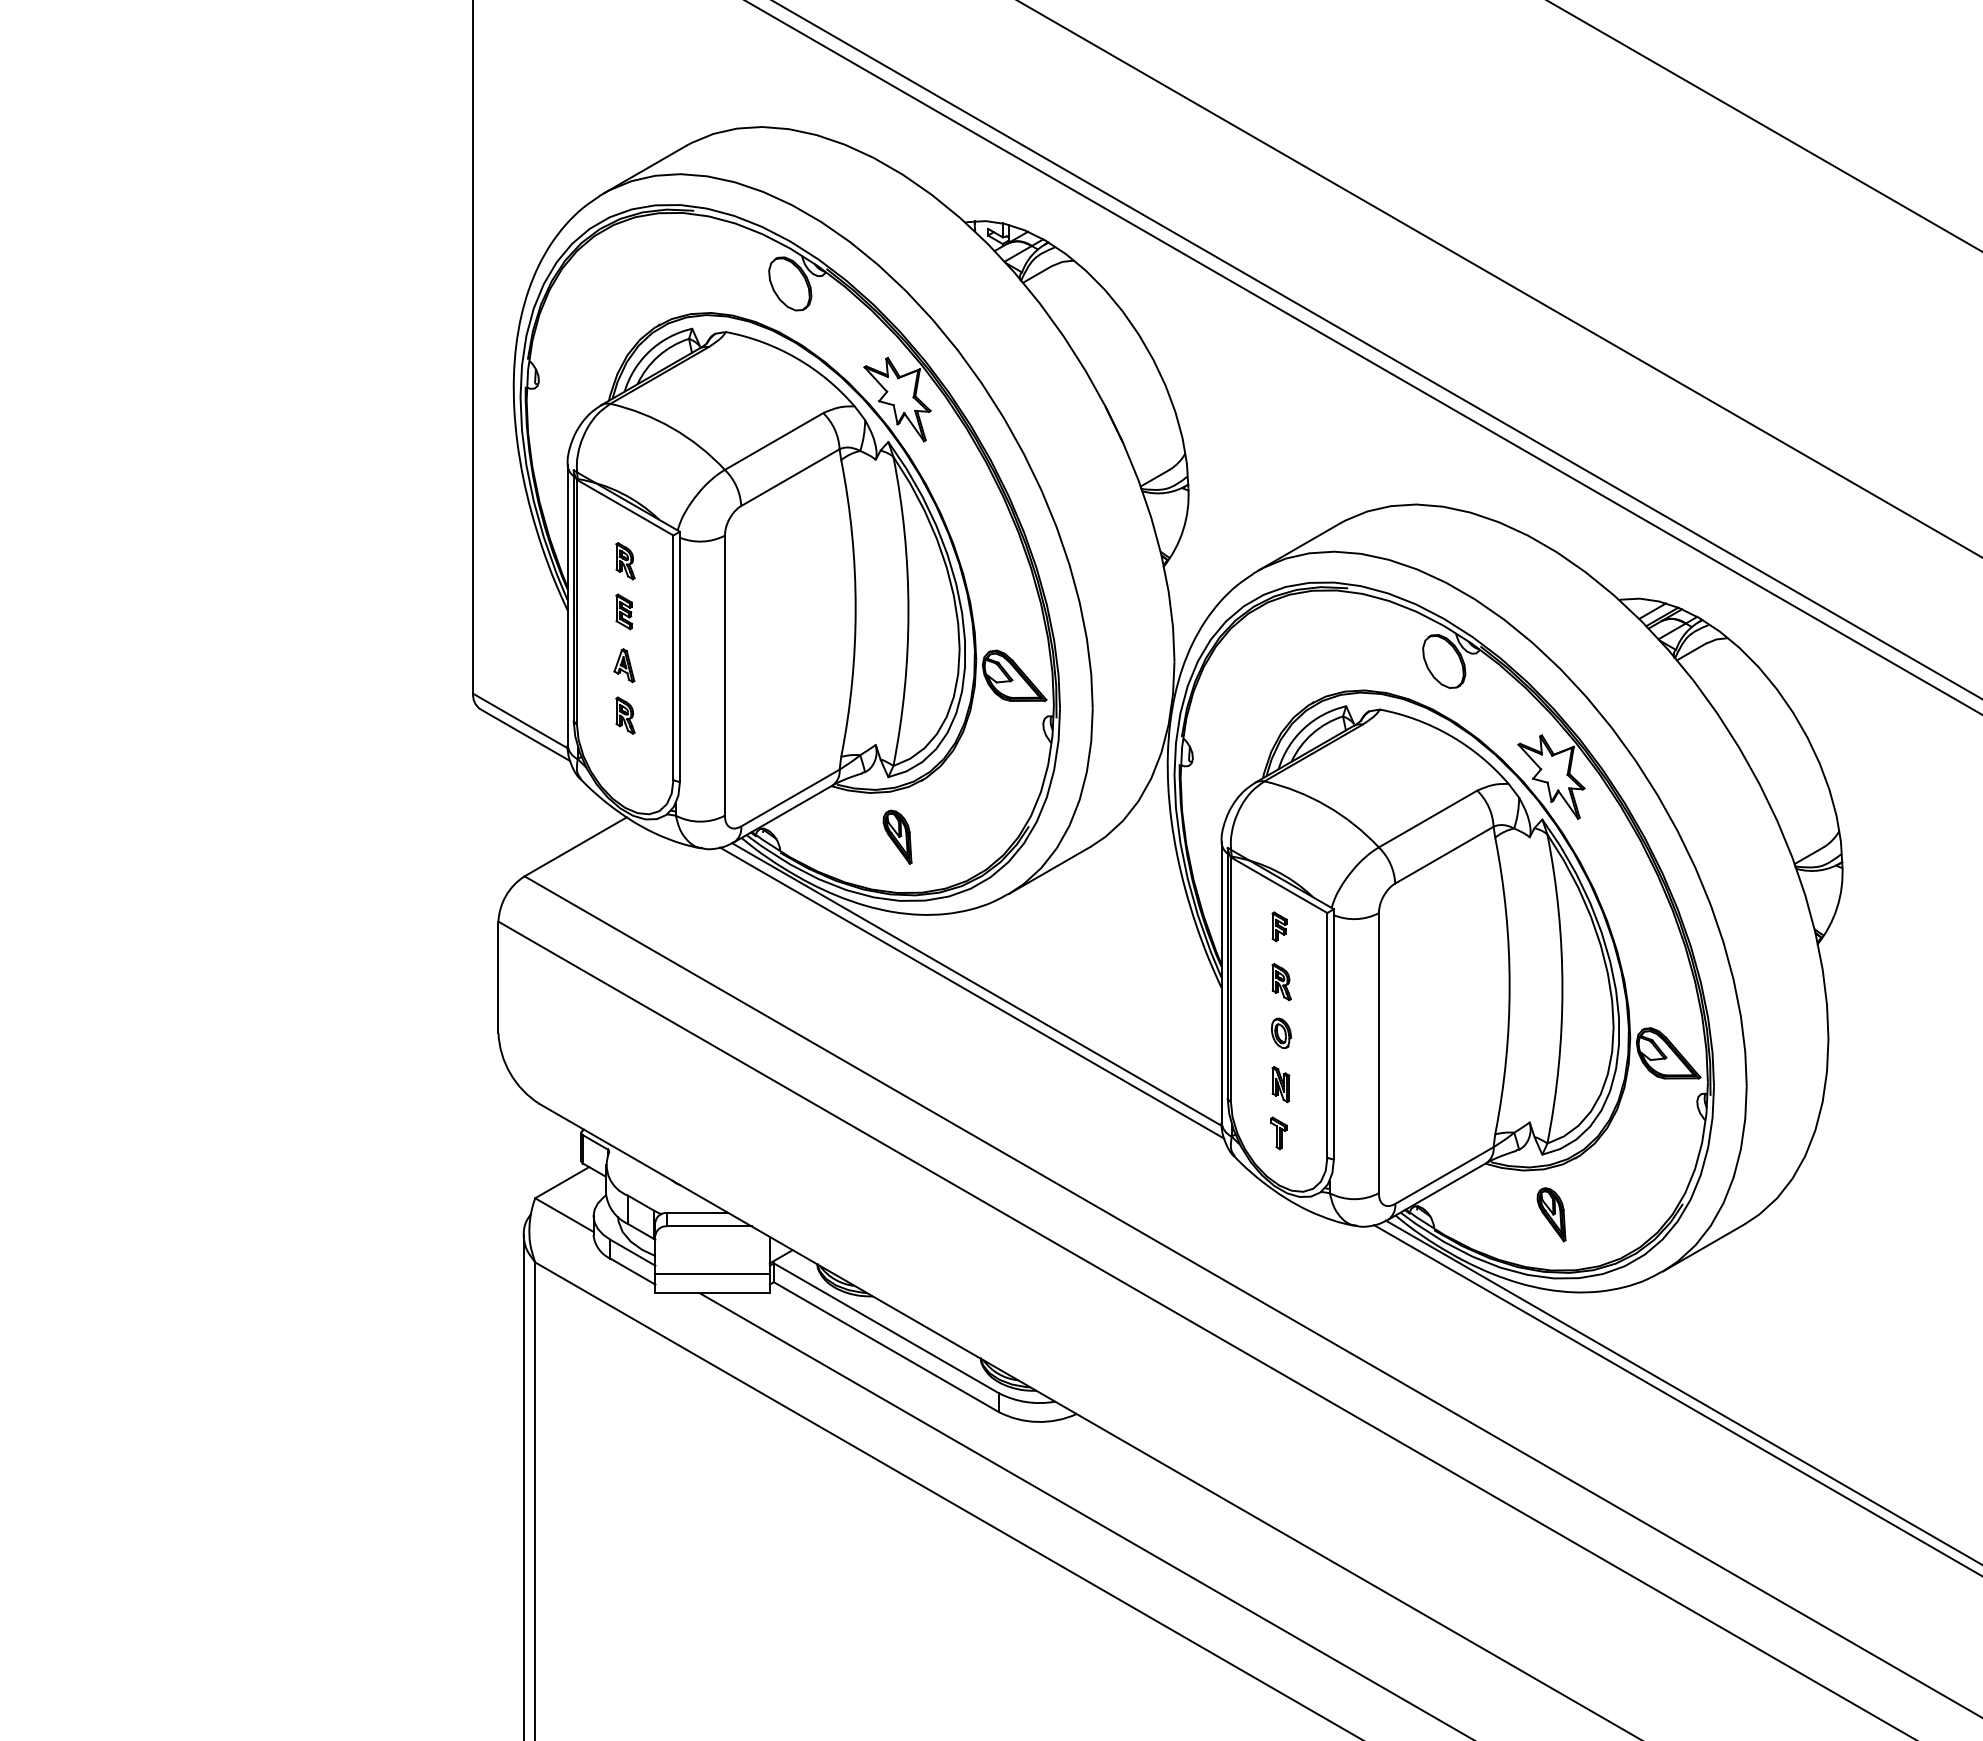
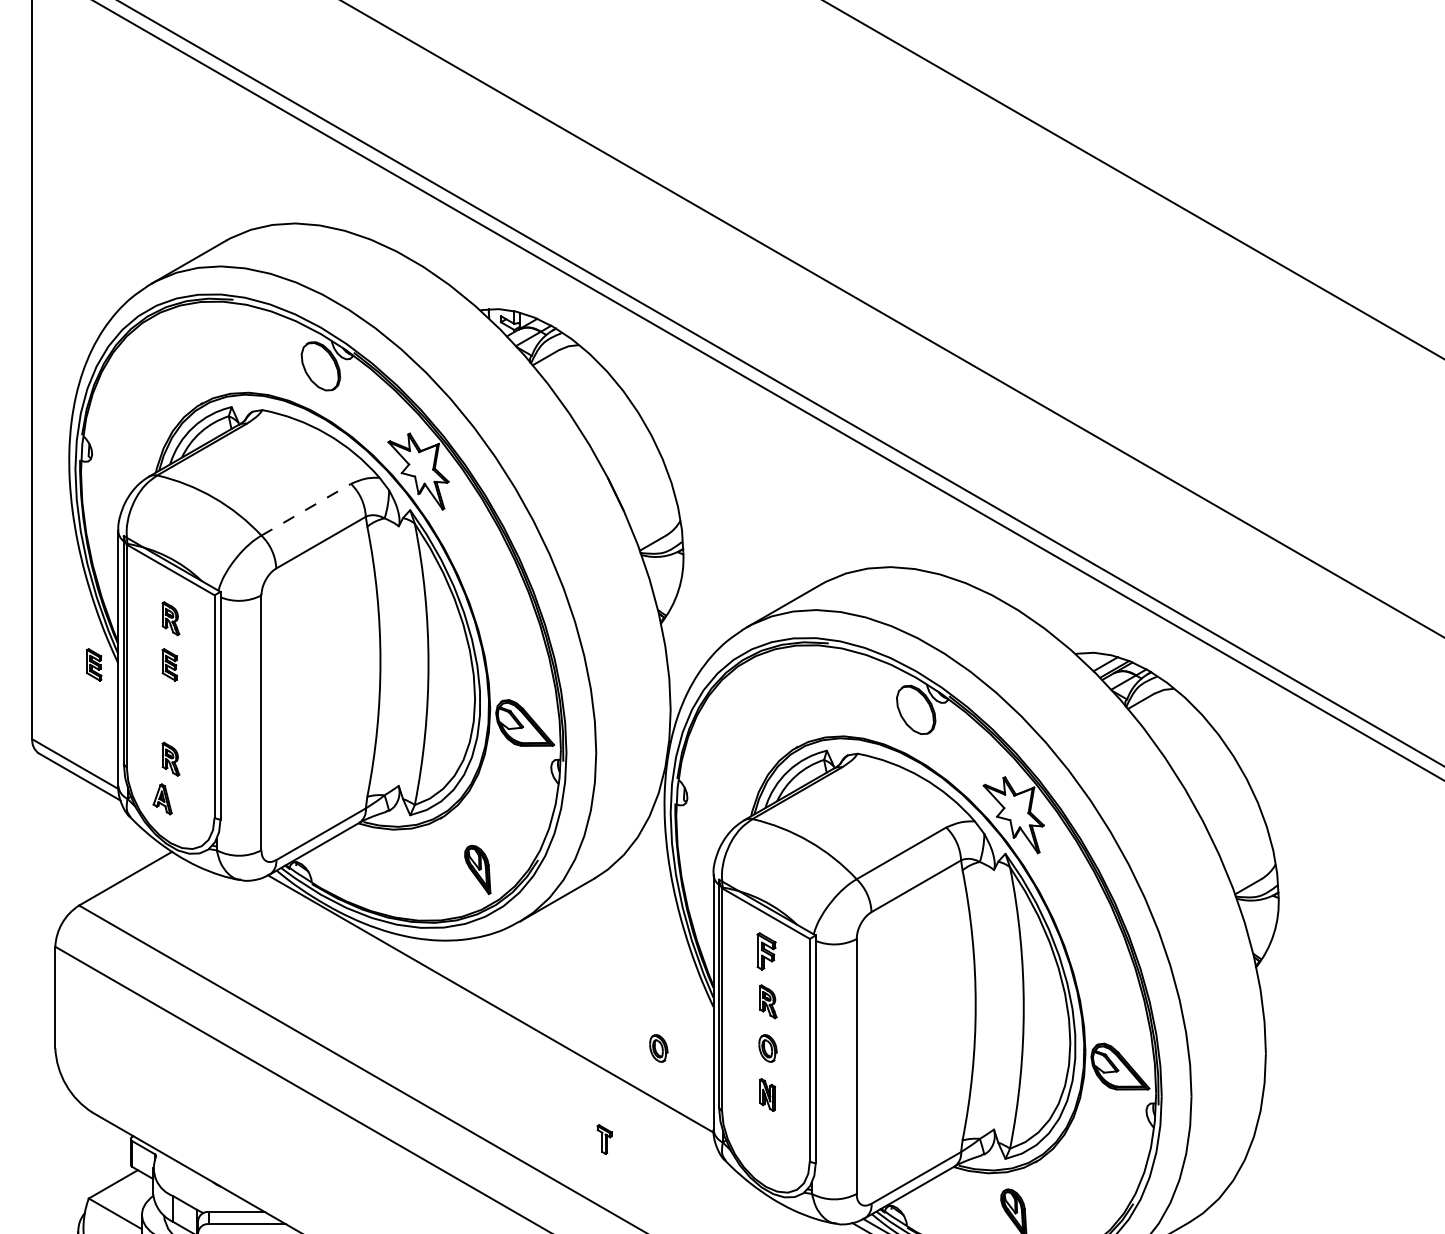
line: (774, 441) -> (306, 509), solid -> dashed
part: (540, 611) -> (93, 664), added
part: (624, 665) -> (162, 799), moved
part: (897, 836) -> (477, 869), moved
part: (1279, 926) -> (766, 951), size x1.4
line: (972, 992) -> (486, 1011), removed
part: (1161, 1032) -> (658, 1047), added
part: (1278, 1133) -> (604, 1139), moved

